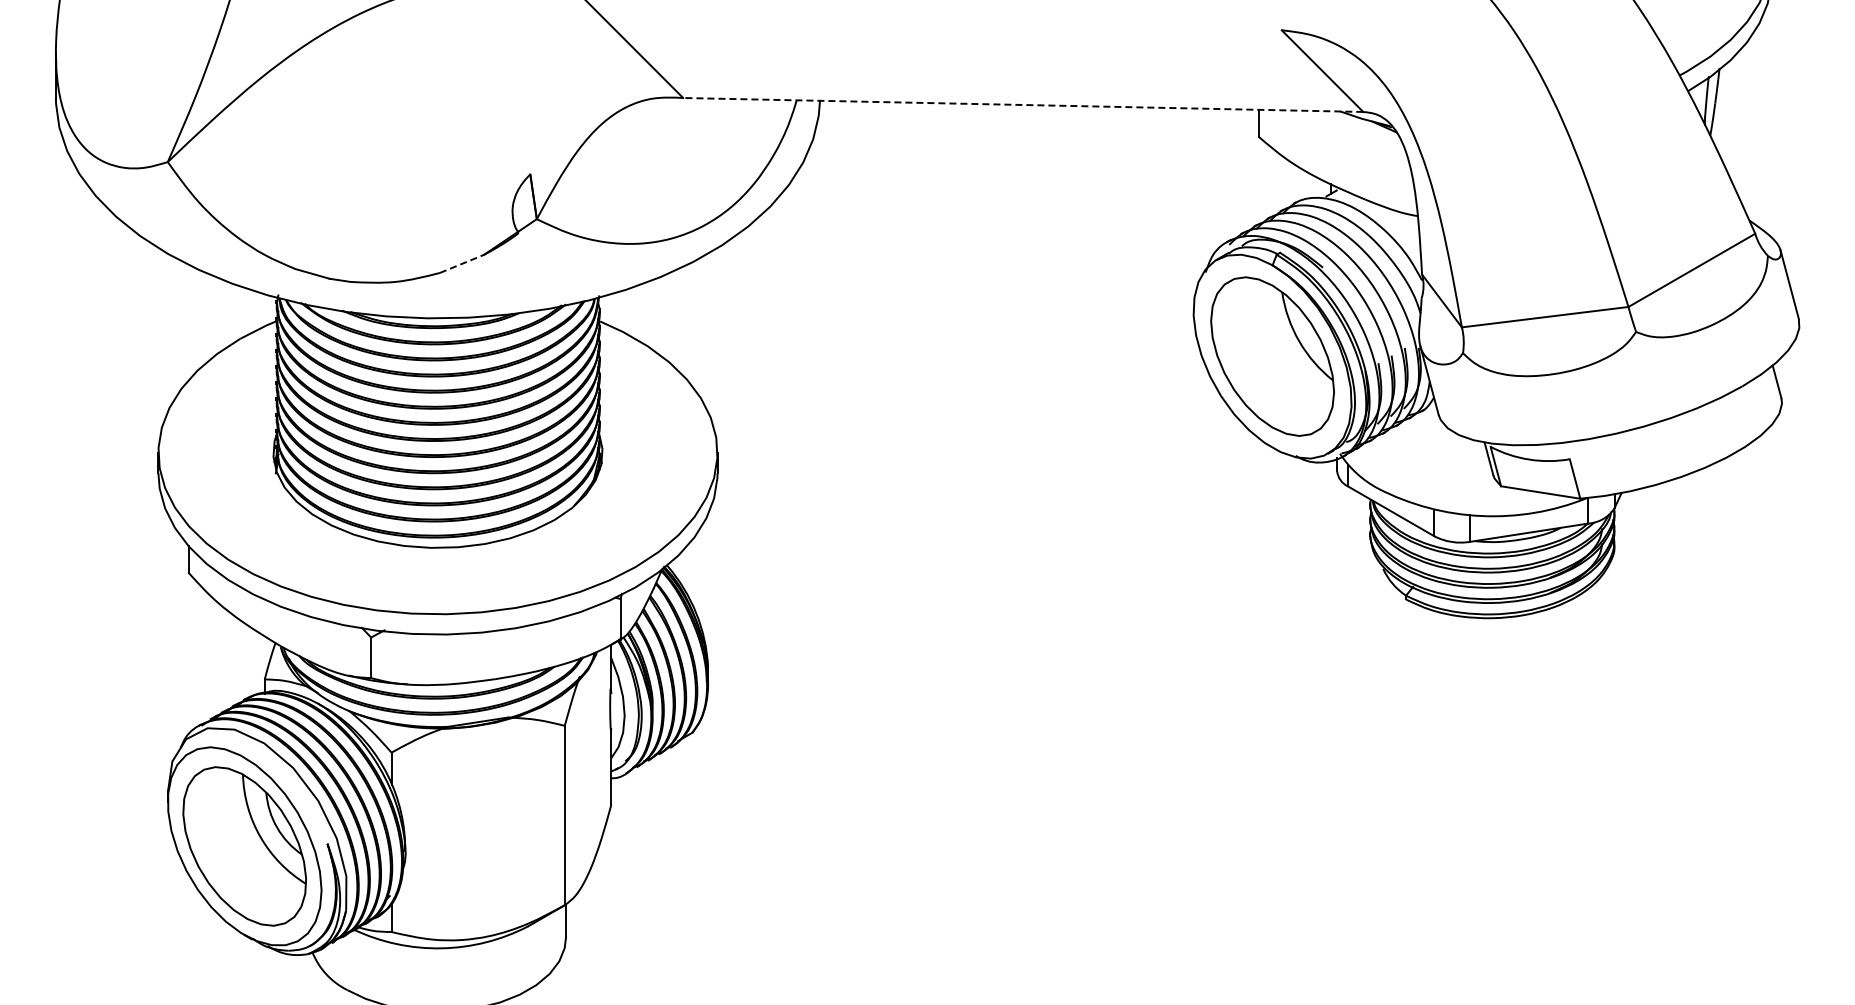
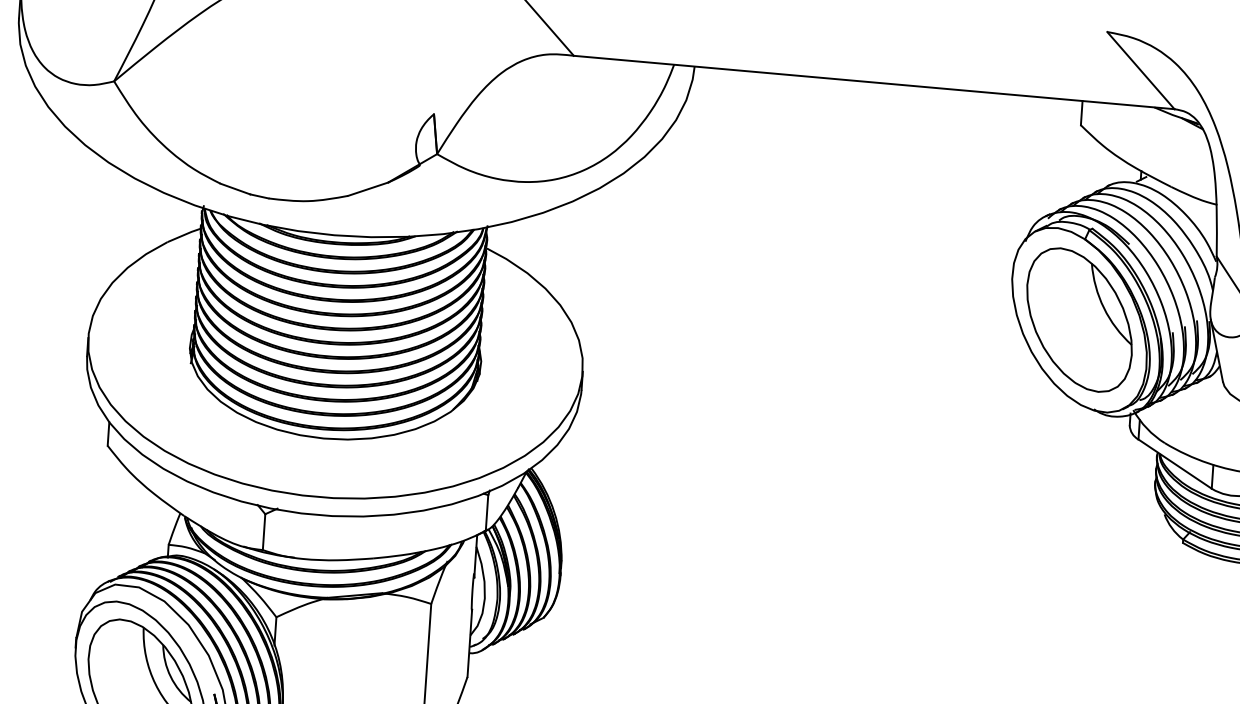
line: (1022, 104) -> (873, 82), dashed -> solid
line: (462, 263) -> (368, 188), dashed -> solid

